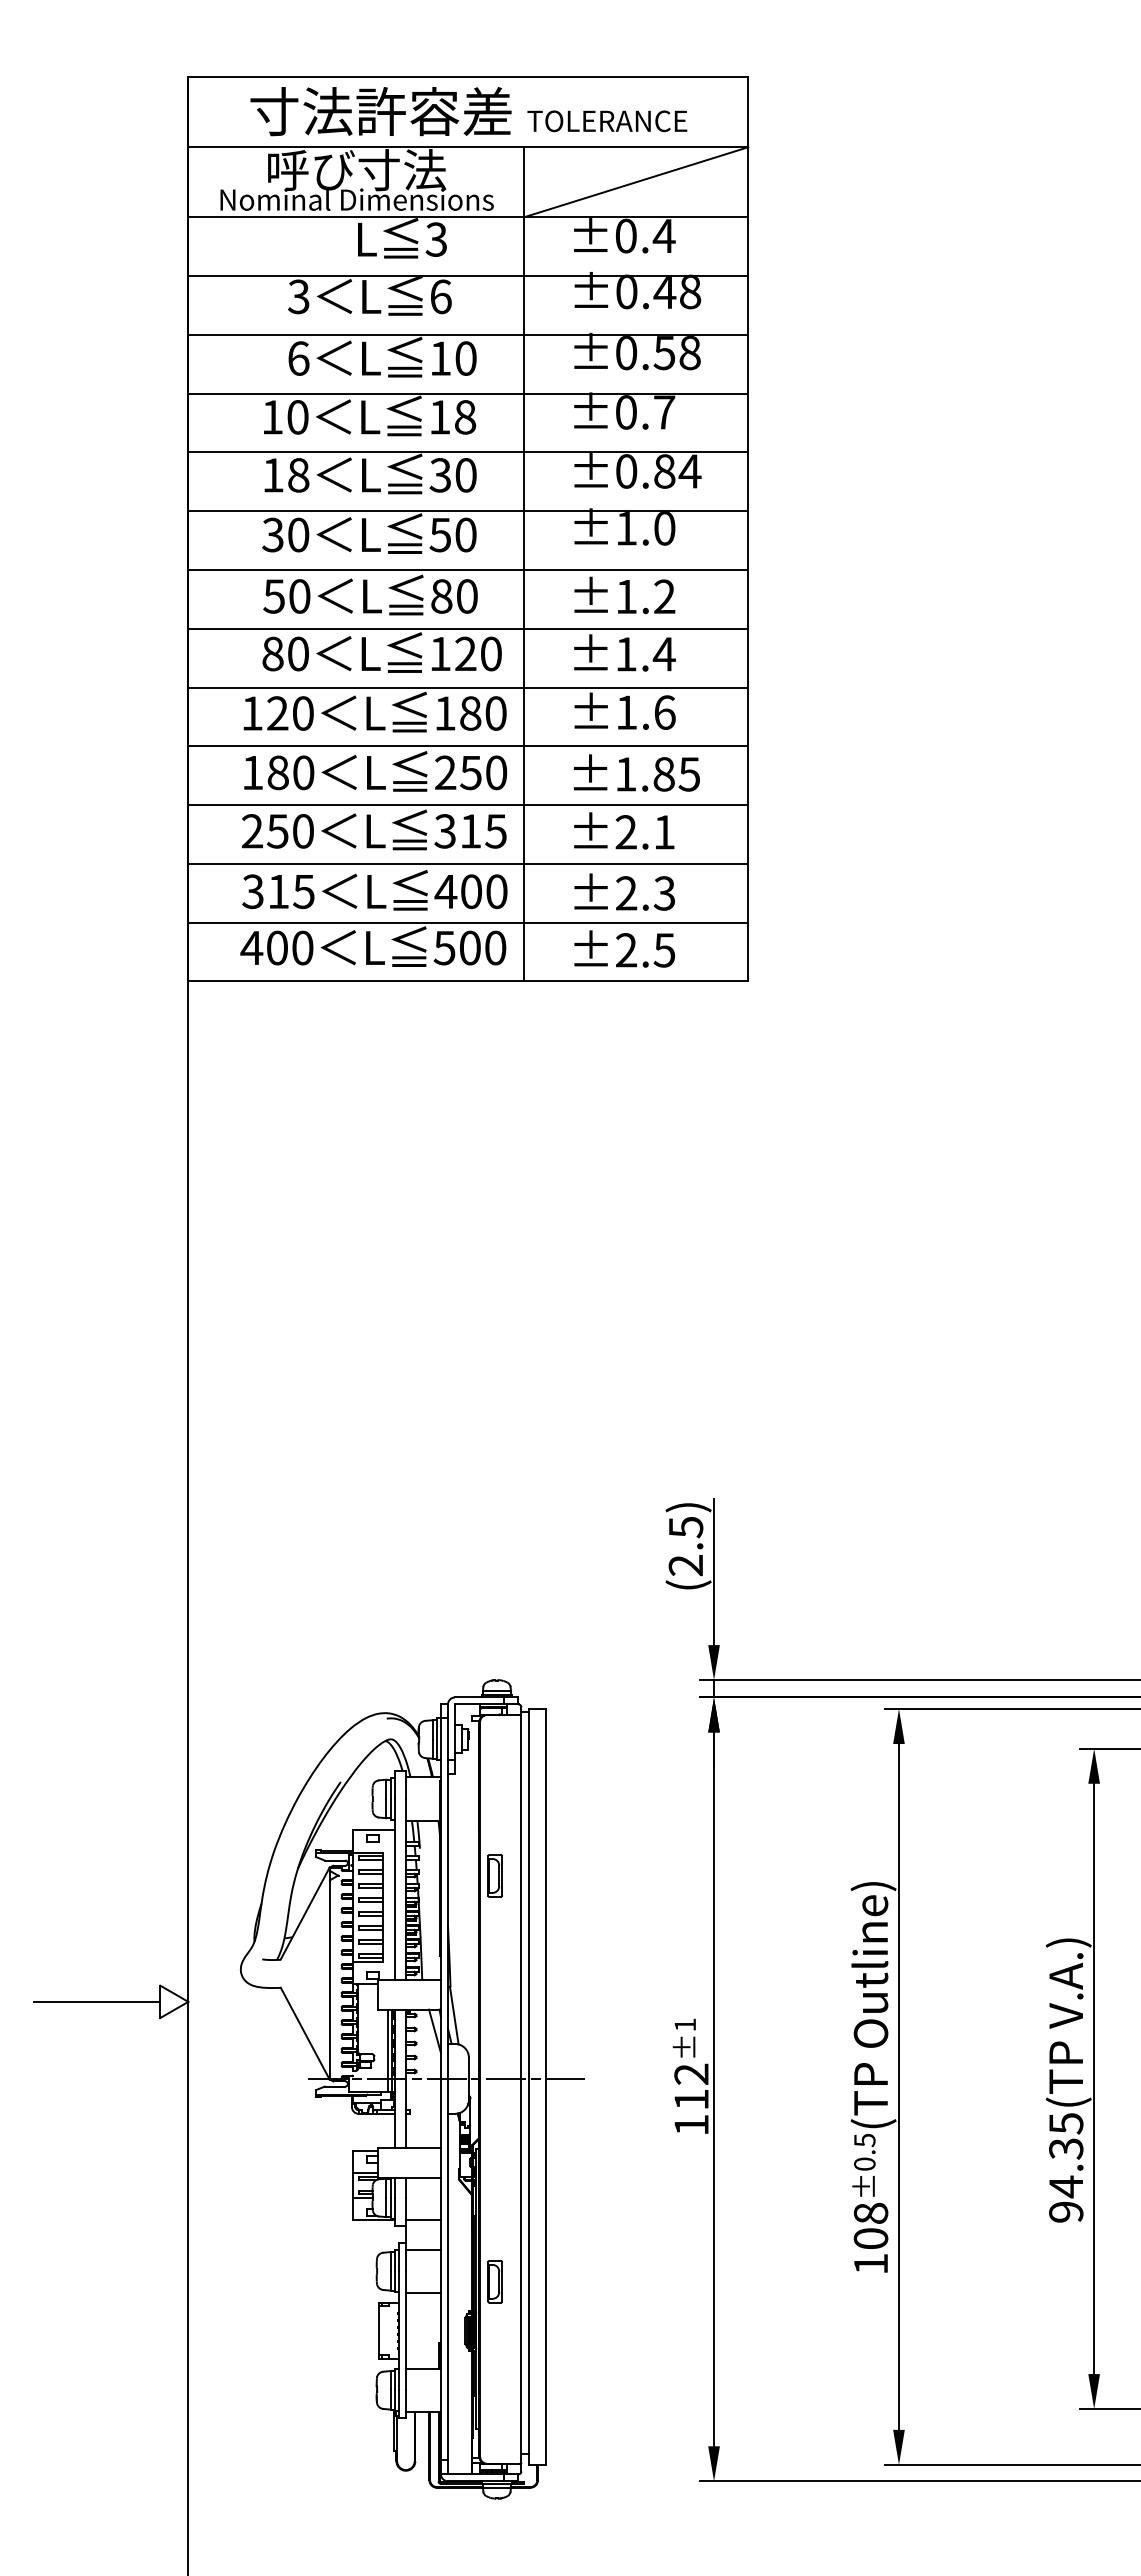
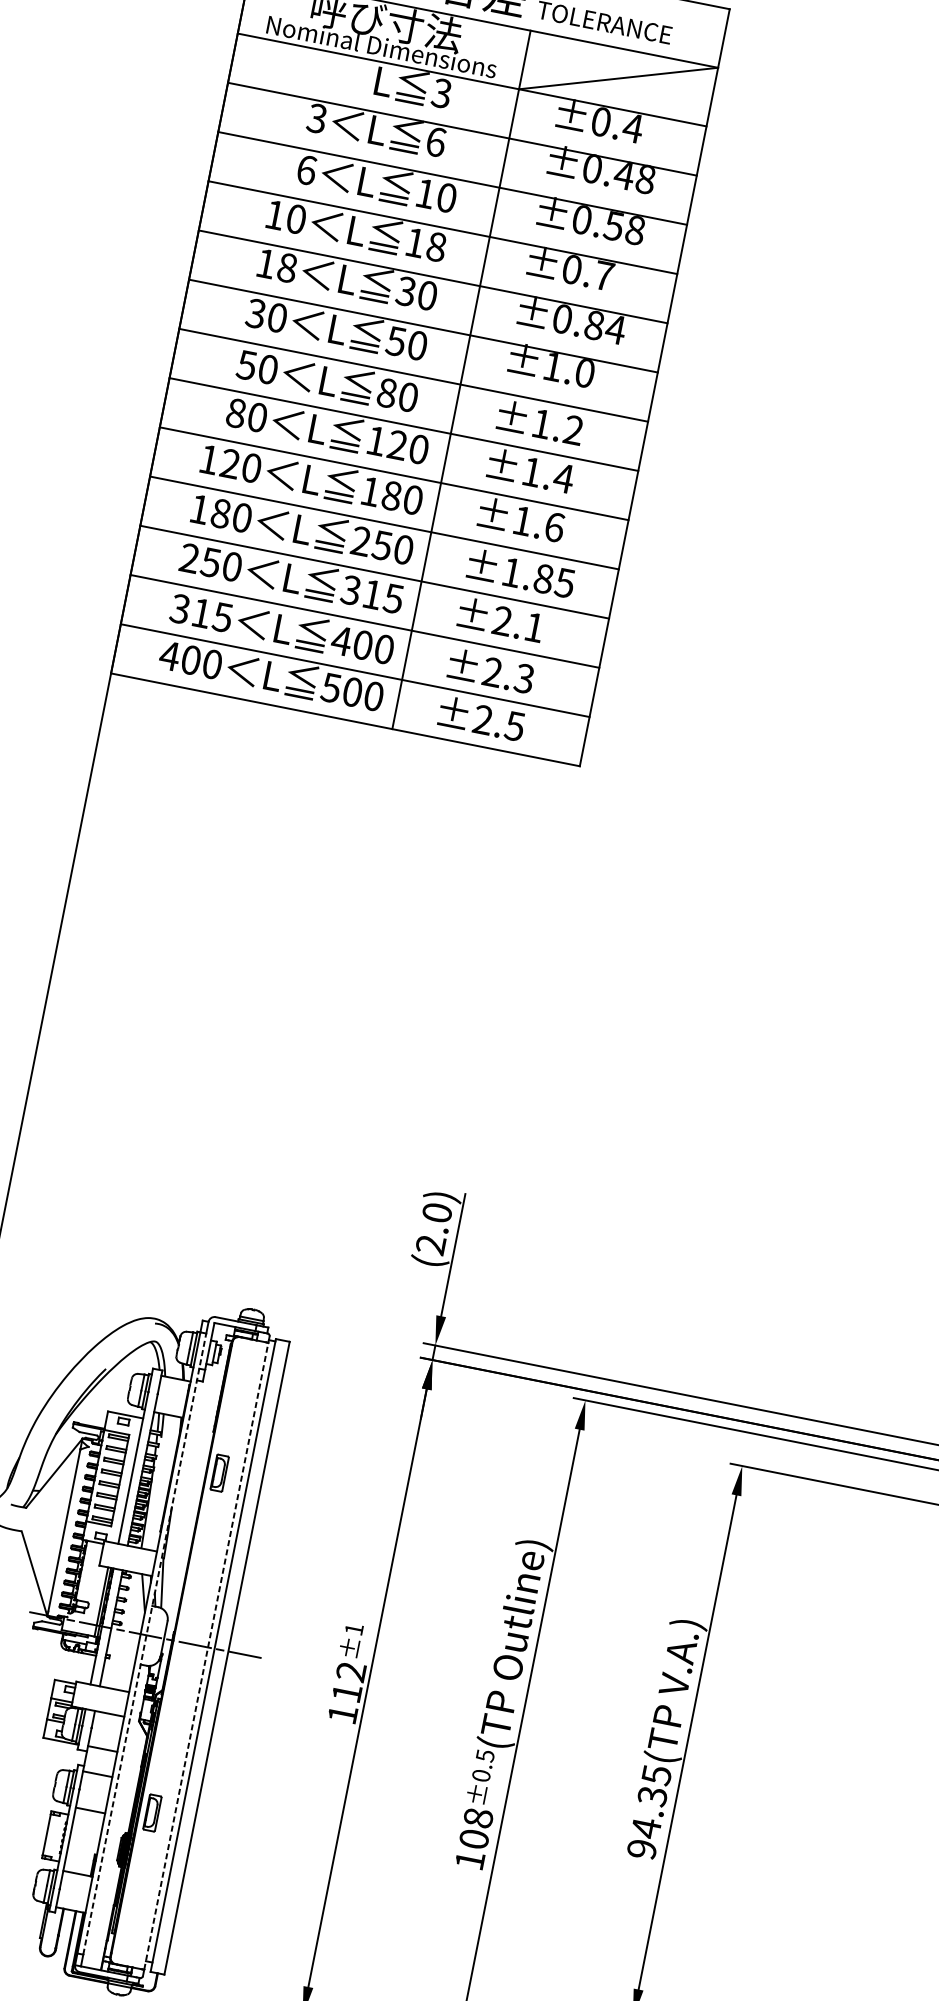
text: (685, 1527) -> (436, 1213), (2.5) -> (2.0)
line: (521, 2088) -> (206, 1655), solid -> dashed
line: (447, 2089) -> (144, 1644), solid -> dashed

